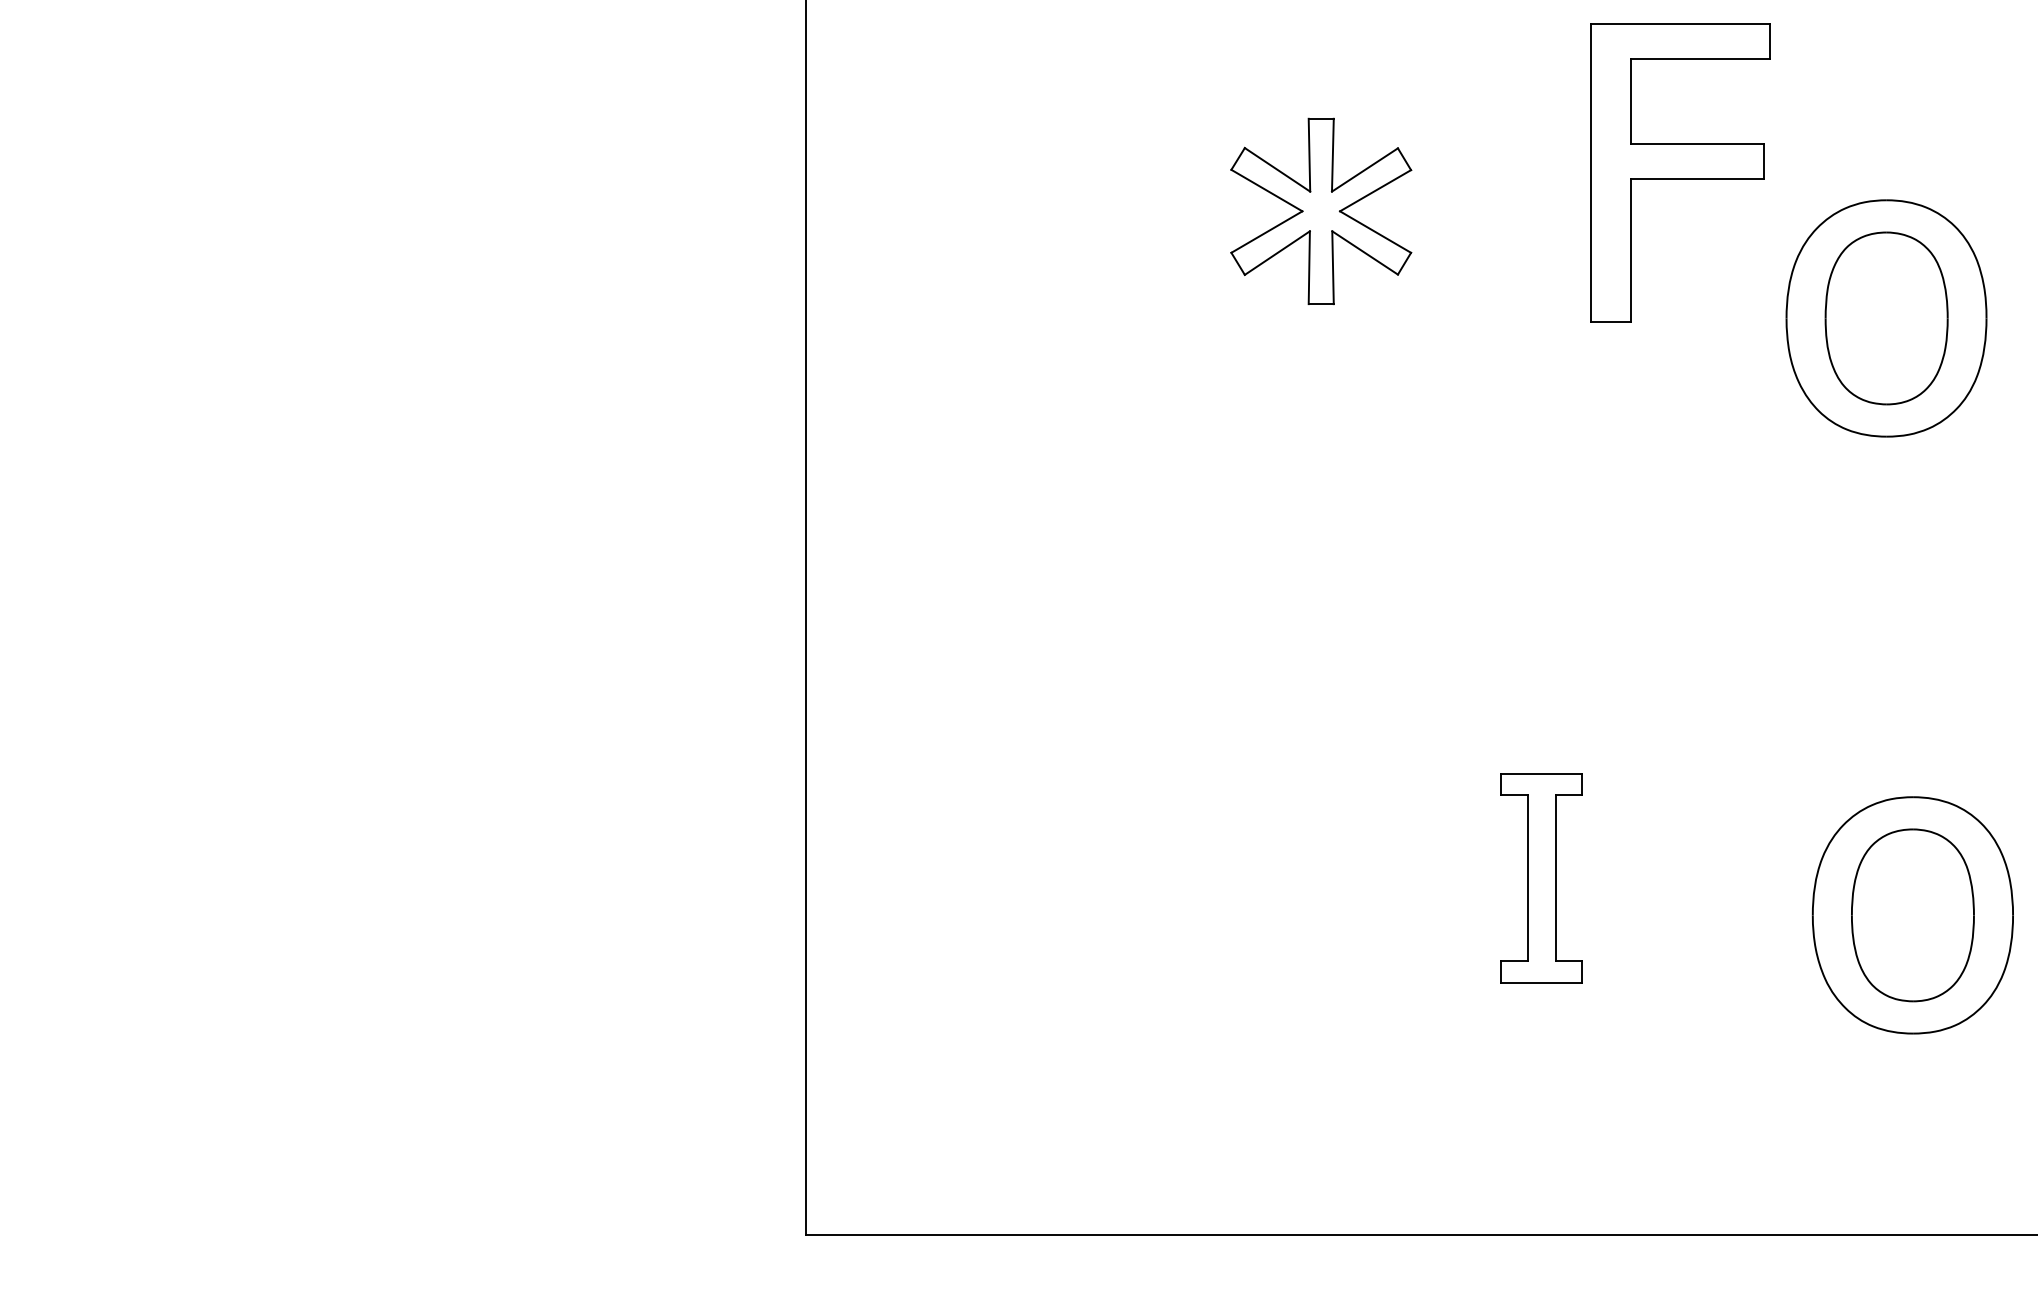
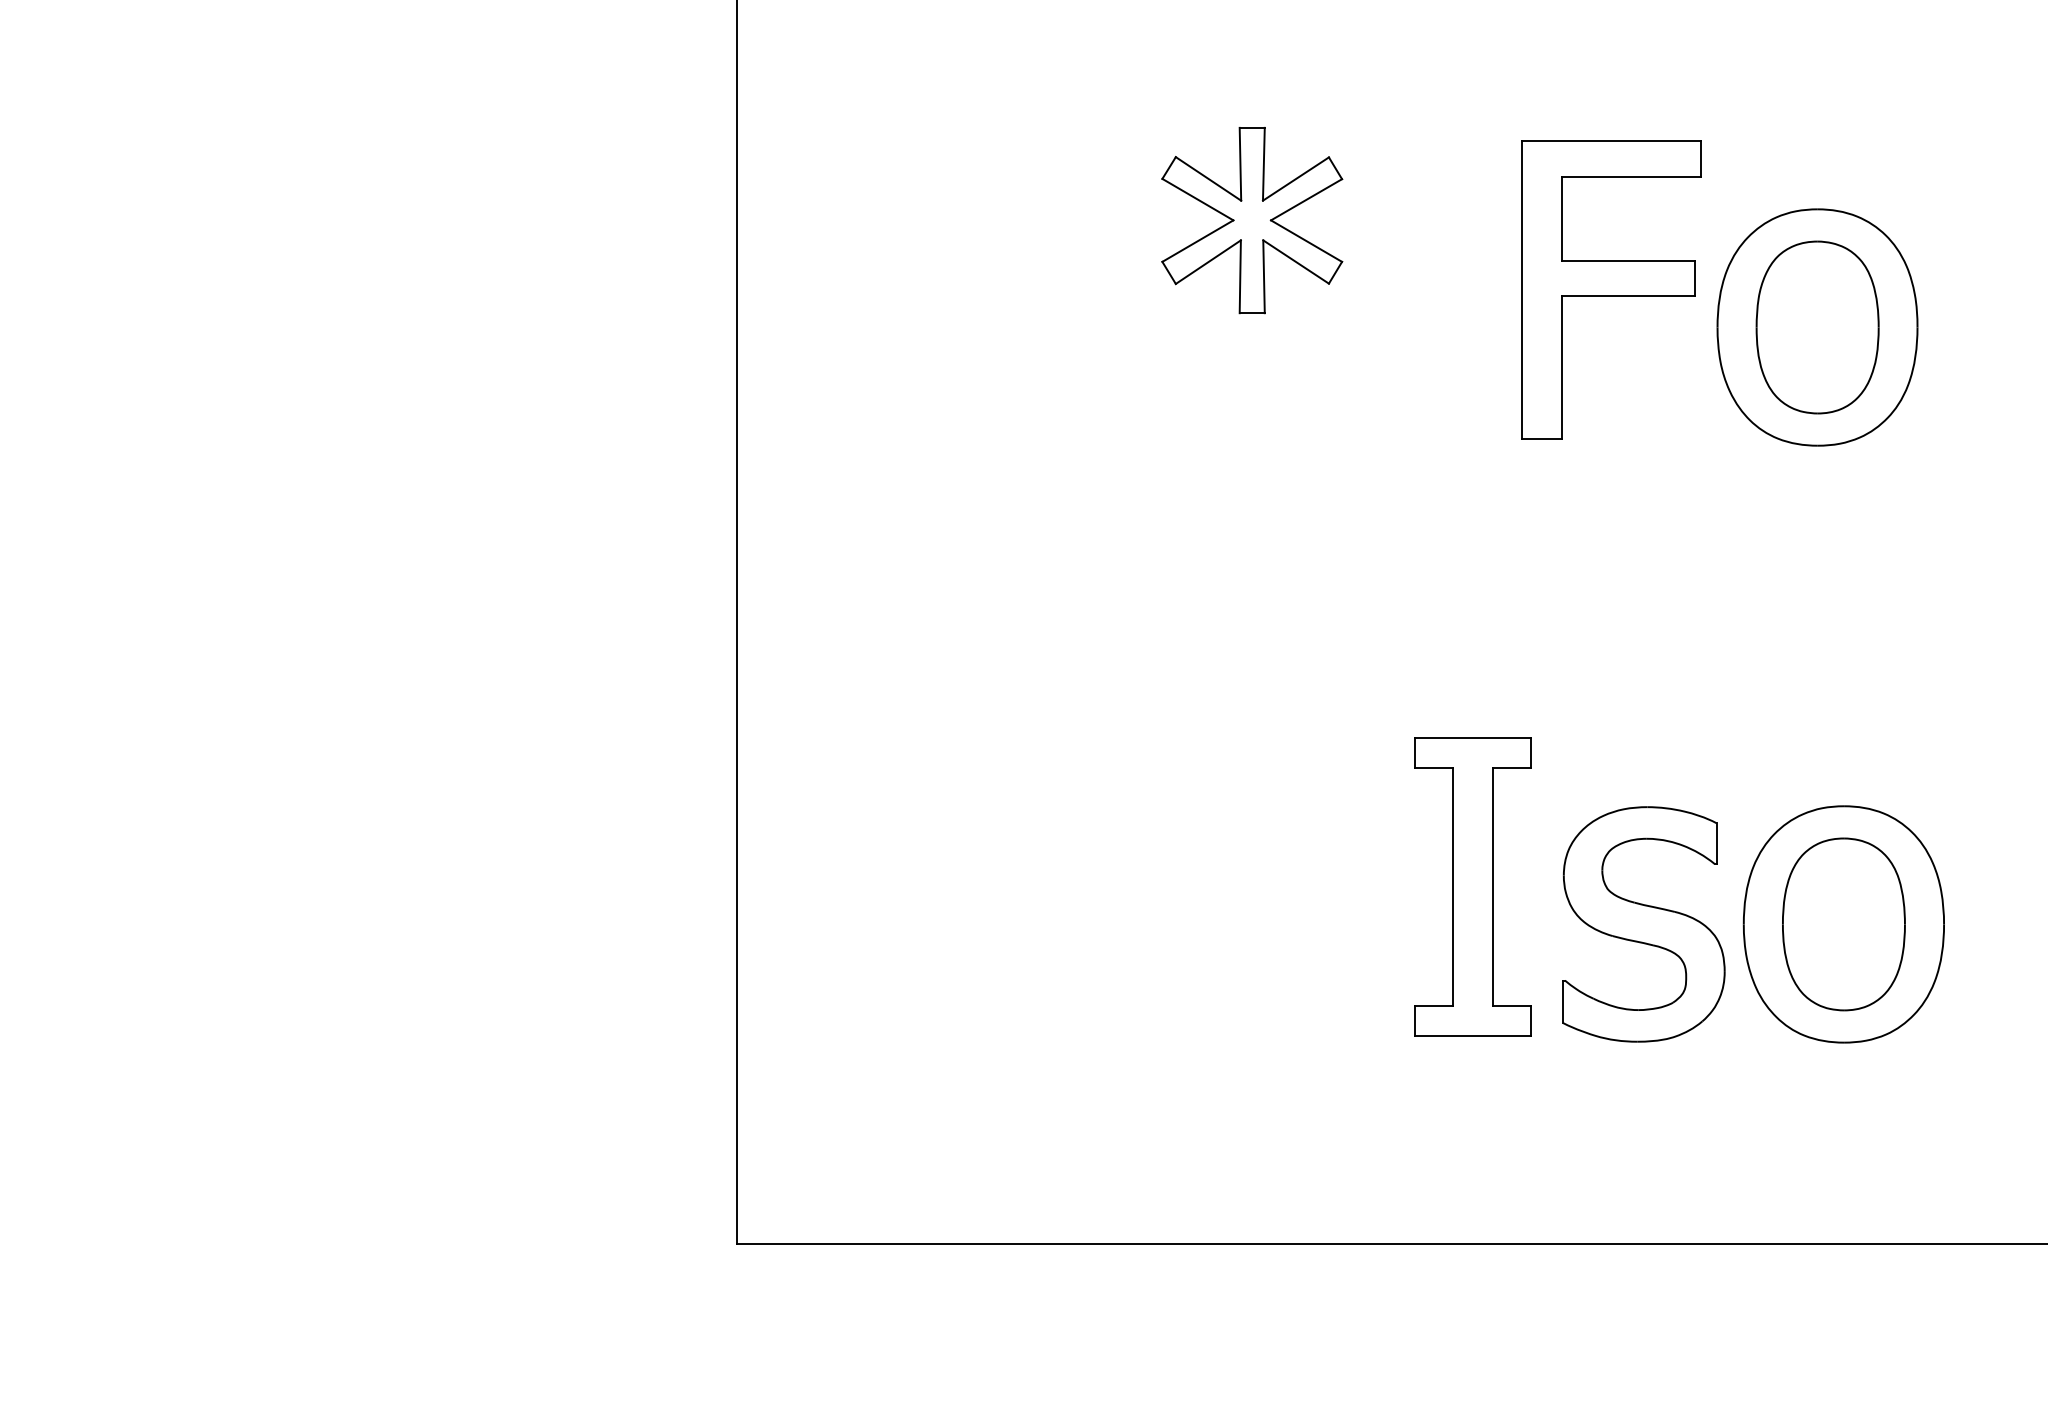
part: (1680, 172) -> (1611, 289), moved
part: (1541, 877) -> (1472, 886), size x1.43
part: (1712, 915) -> (1643, 924), added

